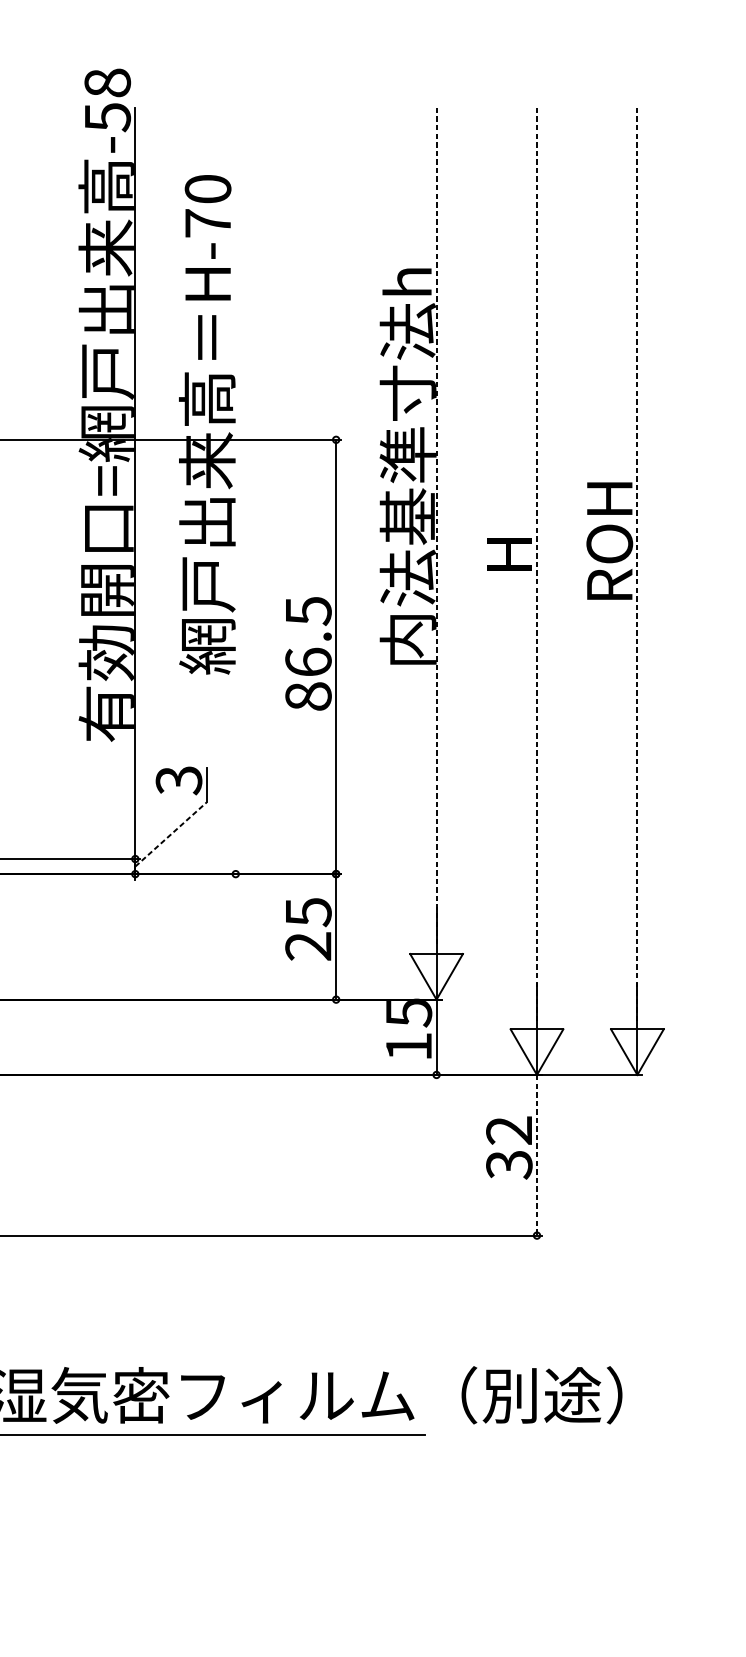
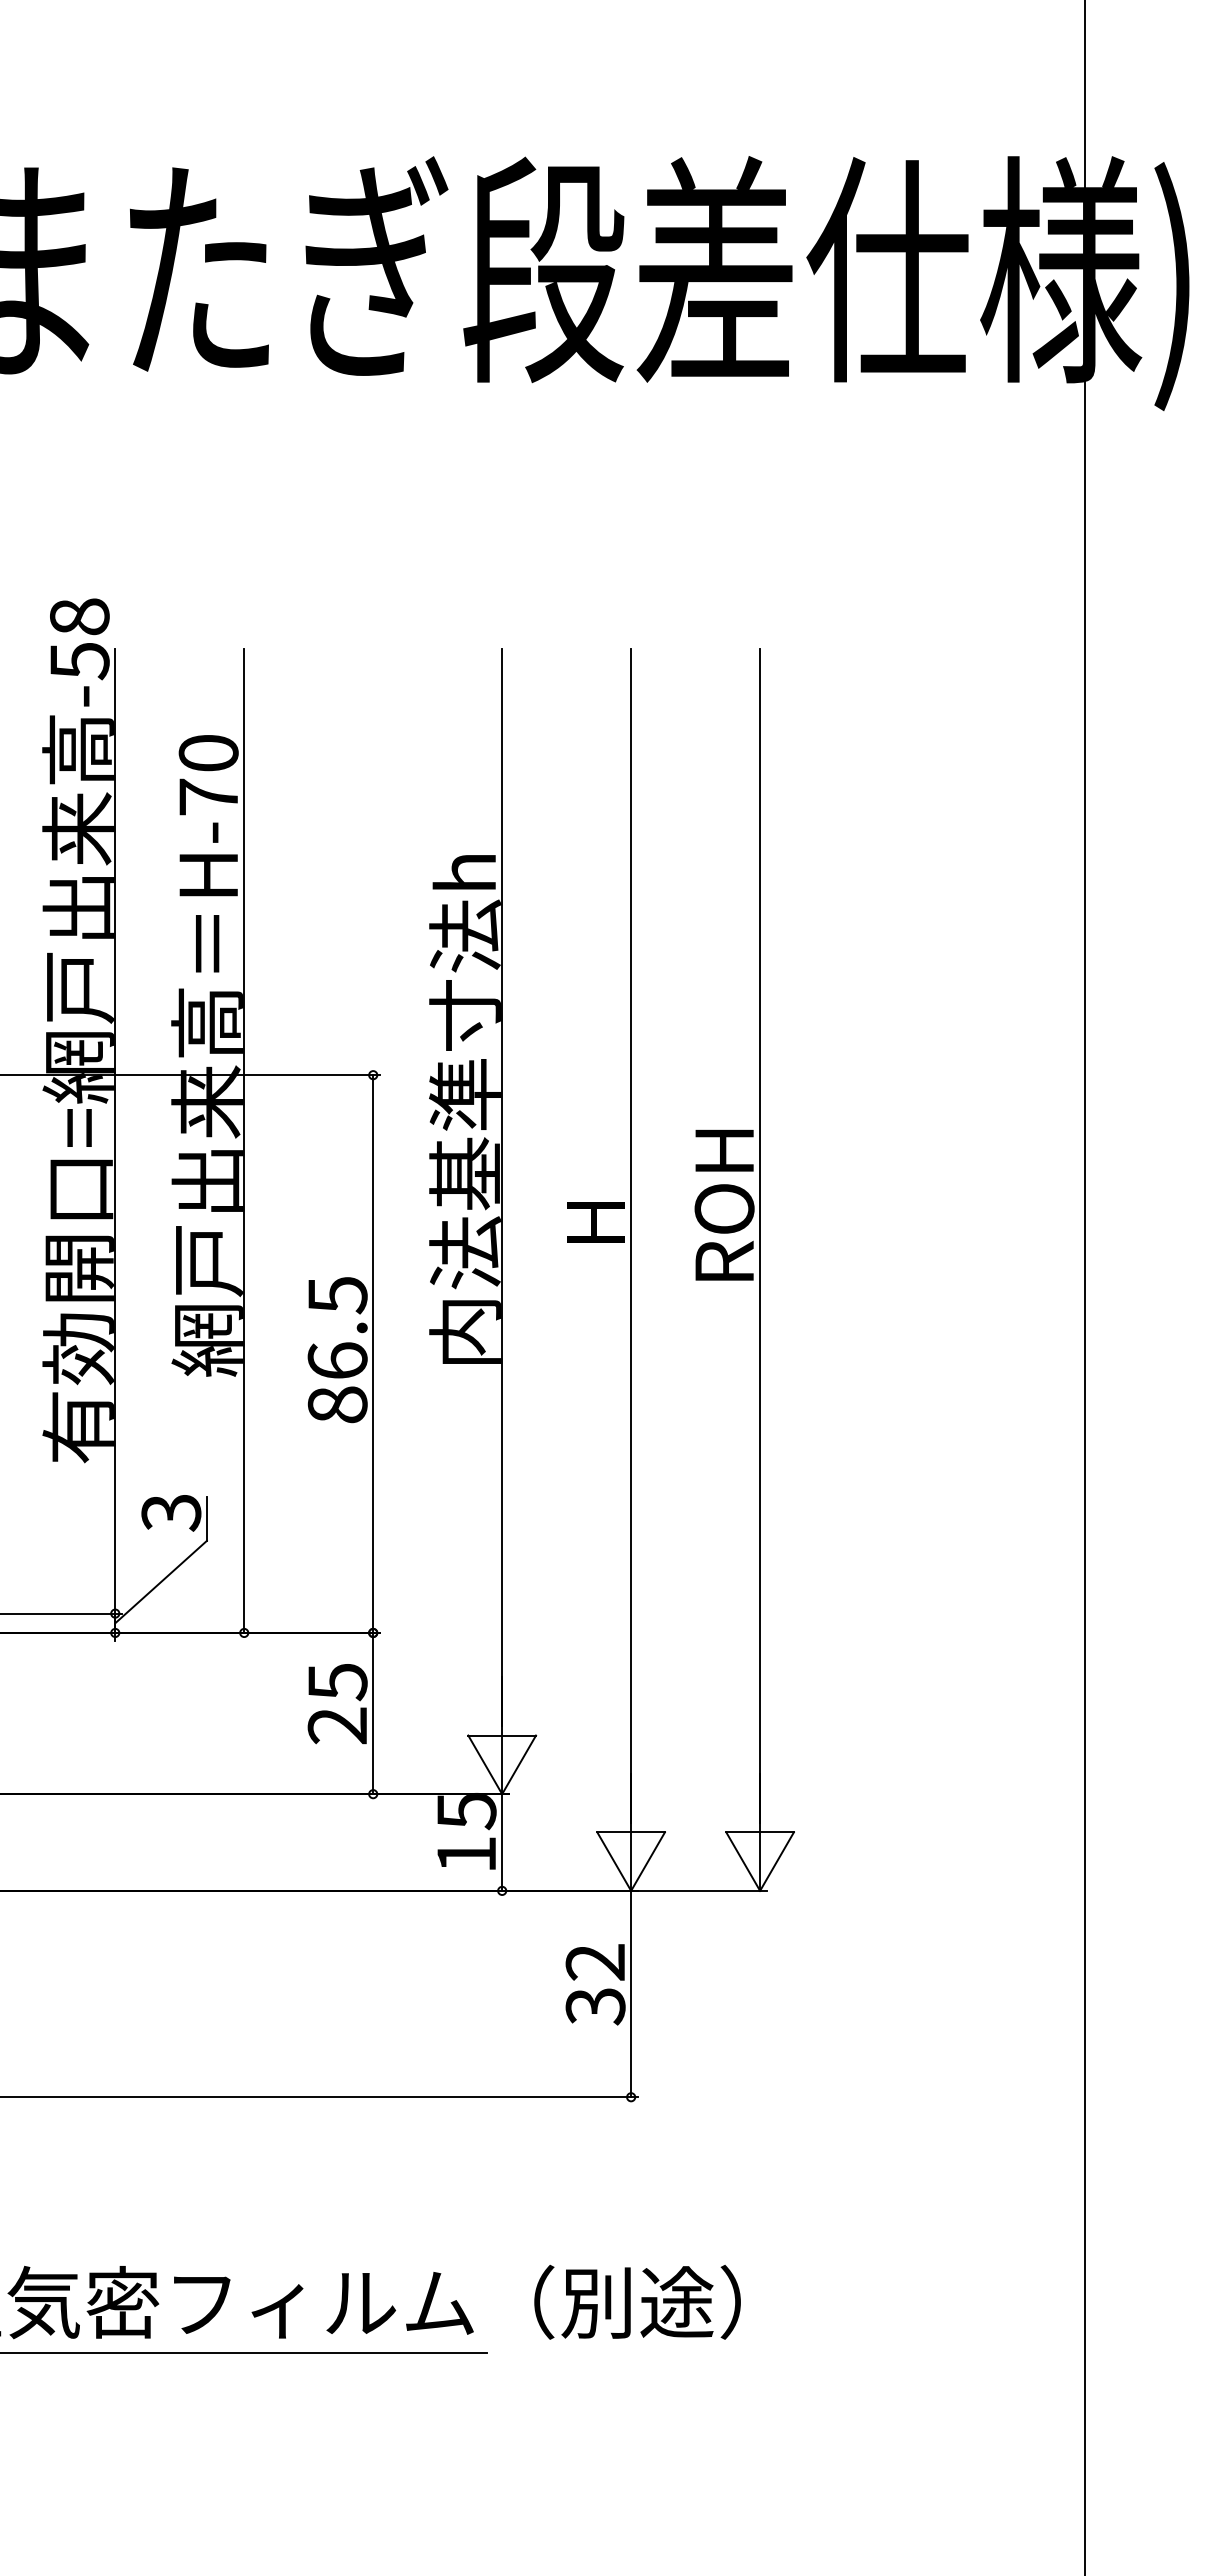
line: (235, 490) -> (244, 1140), added
line: (436, 527) -> (502, 1187), dashed -> solid
line: (537, 565) -> (631, 1236), dashed -> solid
line: (637, 565) -> (760, 1236), dashed -> solid
line: (171, 834) -> (161, 1582), dashed -> solid
line: (537, 1155) -> (631, 1994), dashed -> solid

